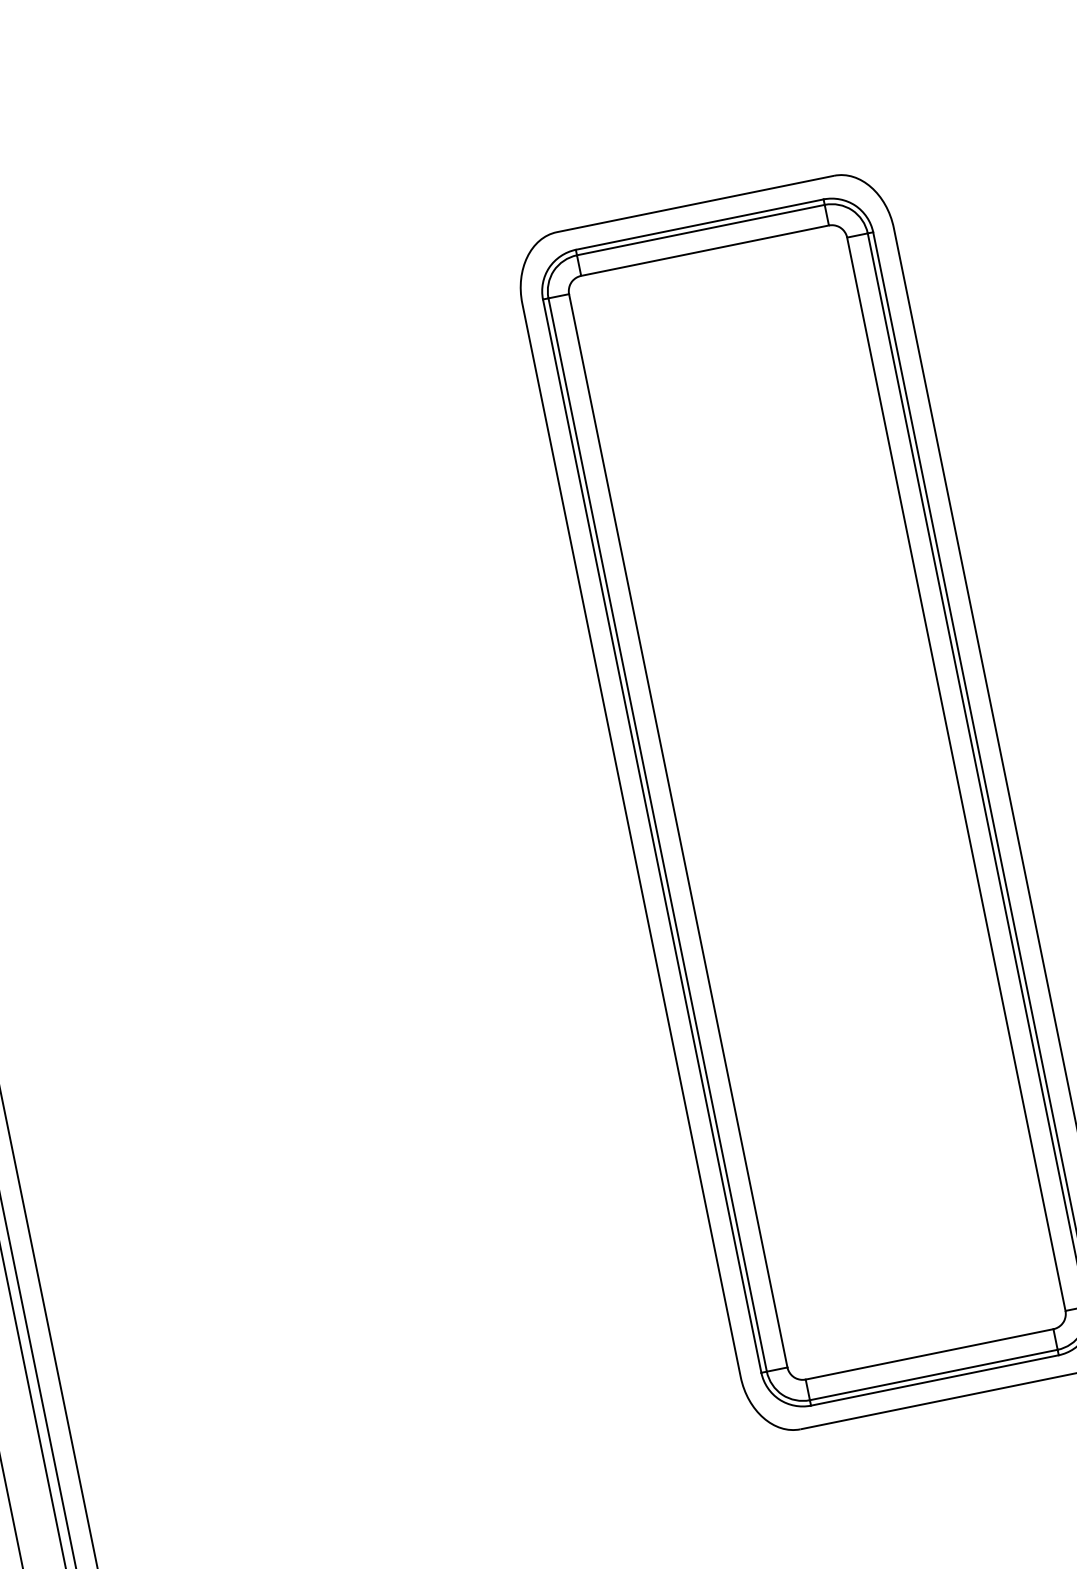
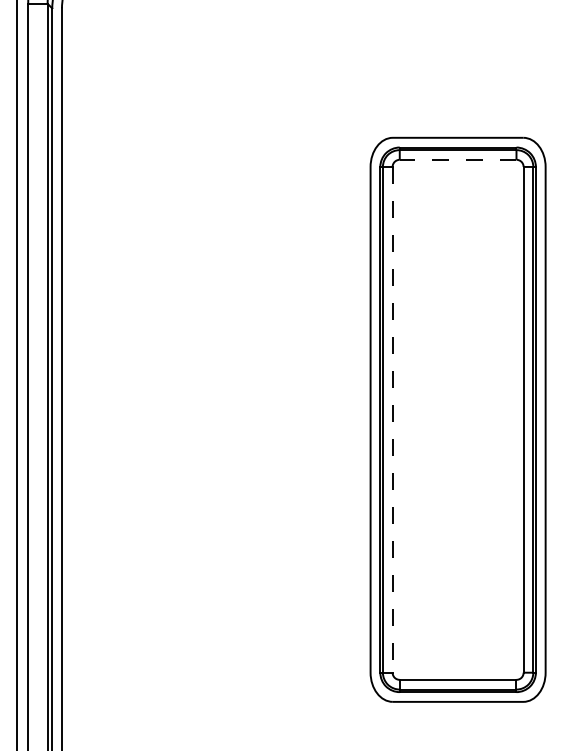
line: (703, 250) -> (457, 159), solid -> dashed
line: (677, 830) -> (392, 419), solid -> dashed

